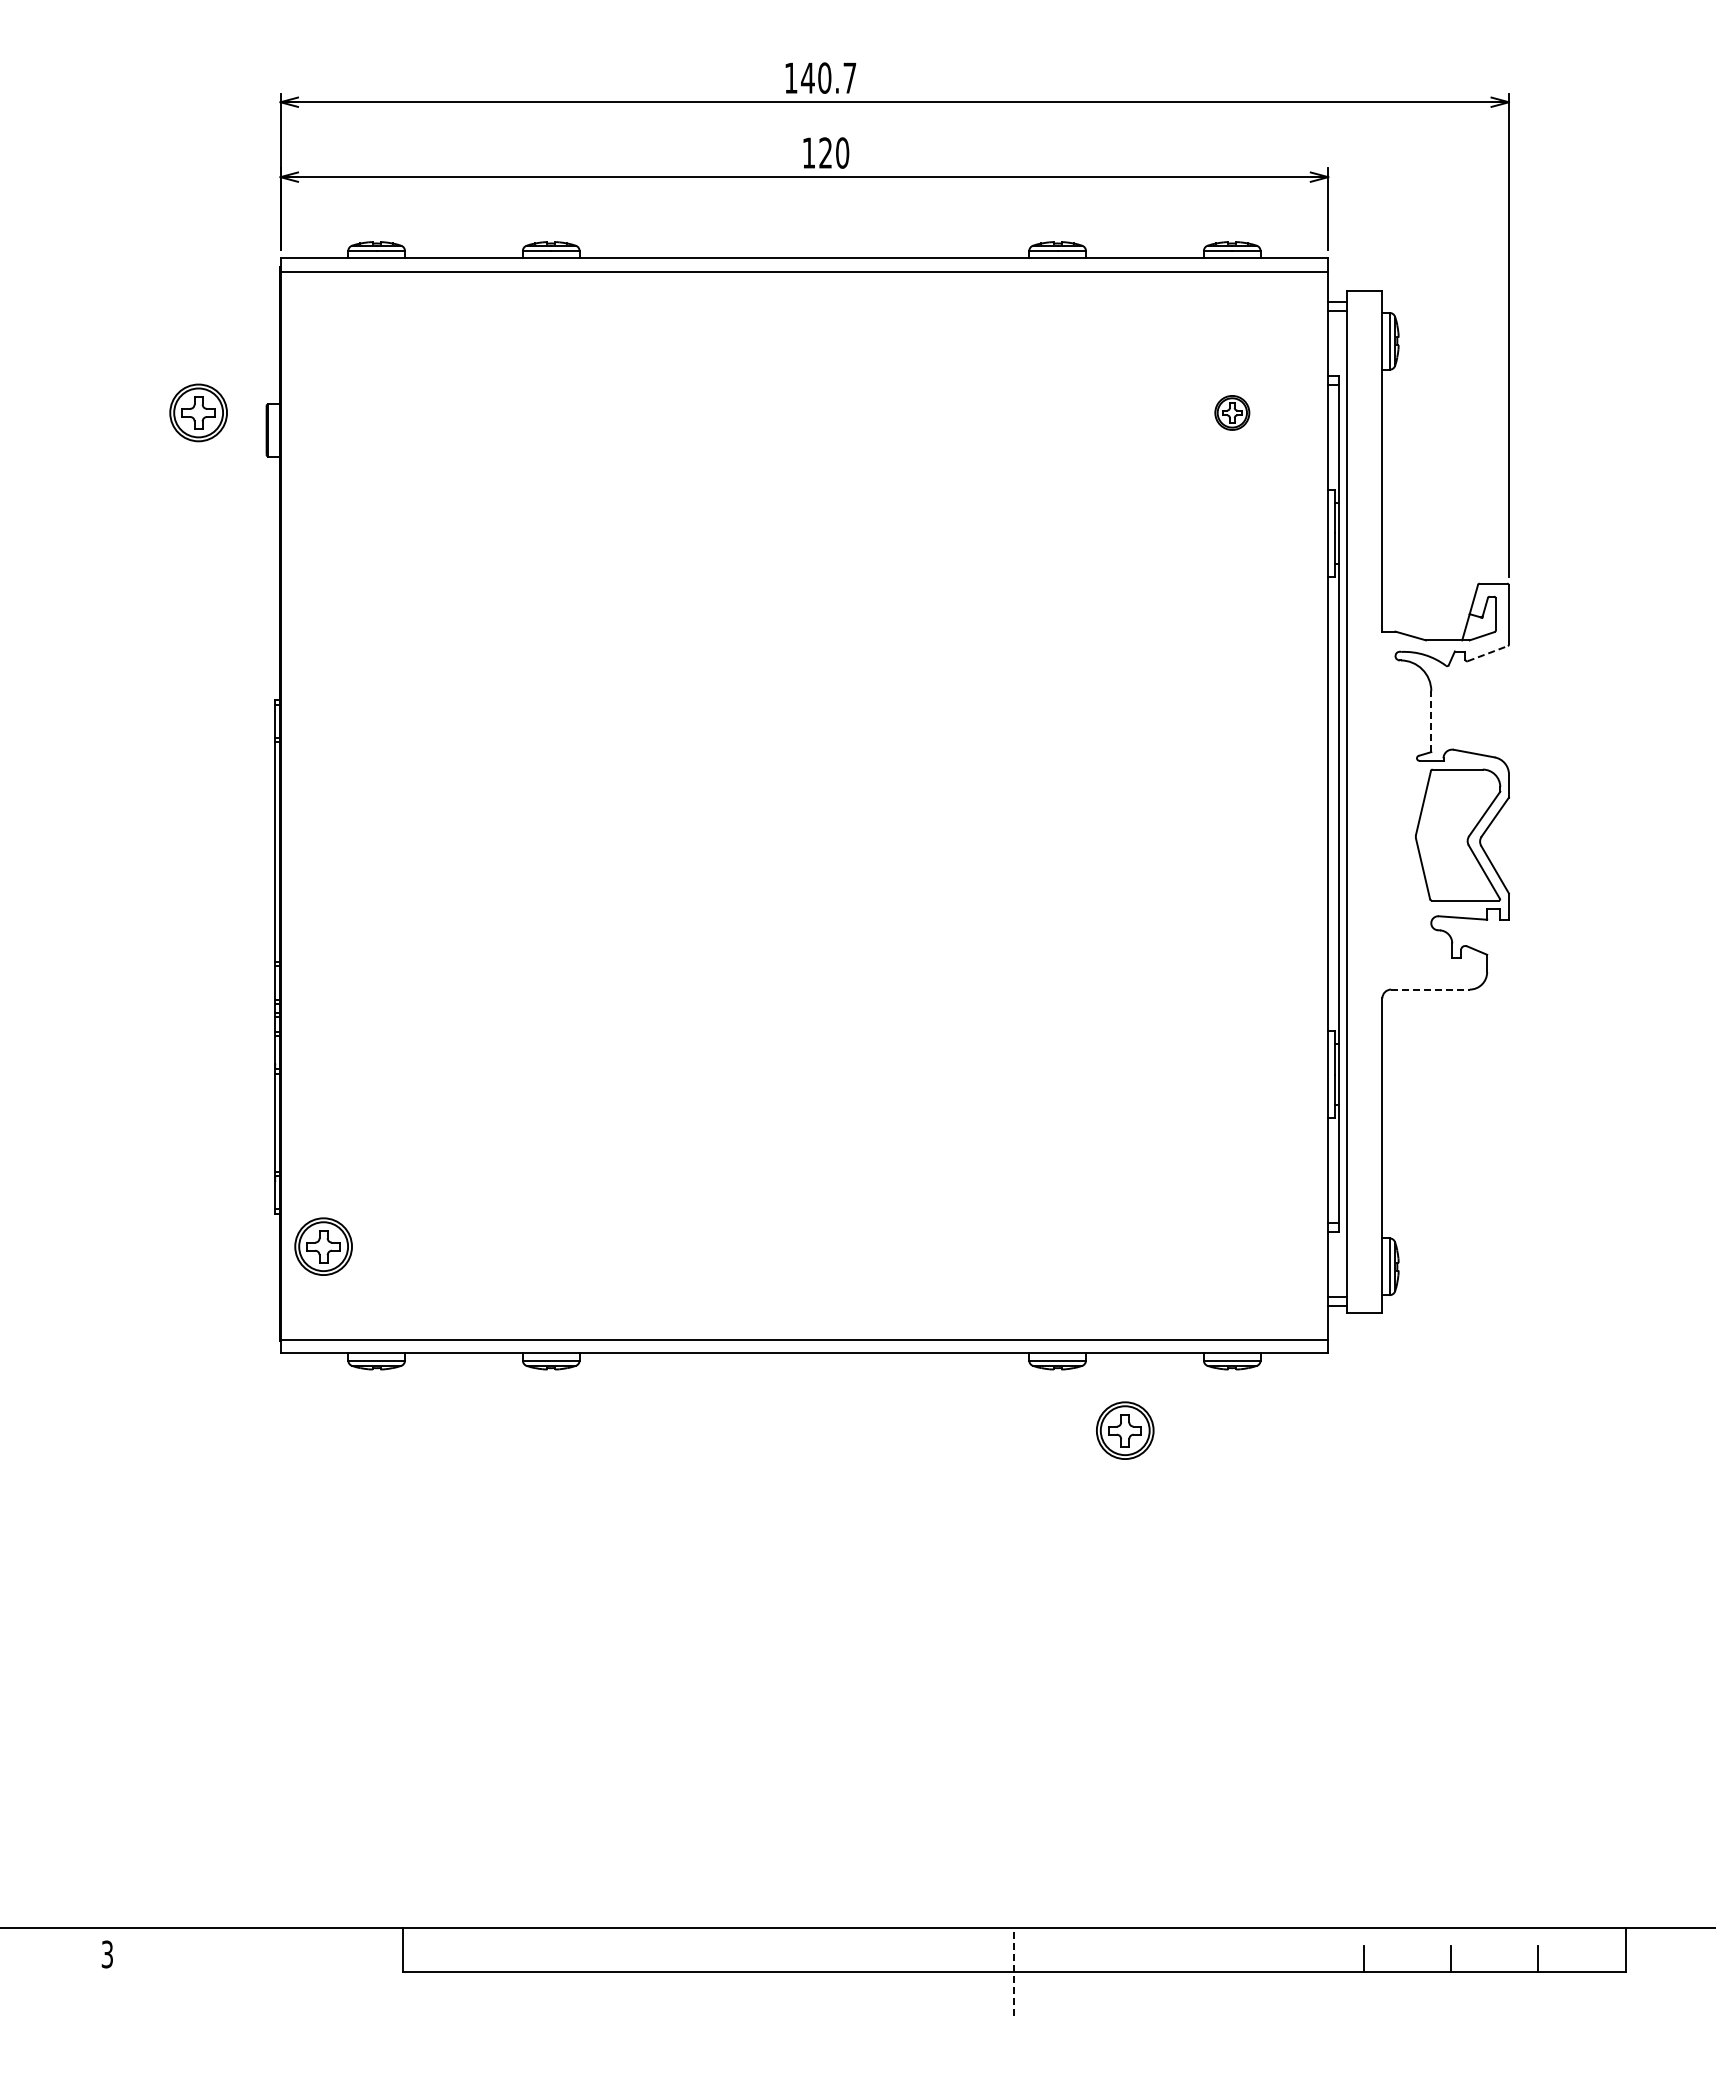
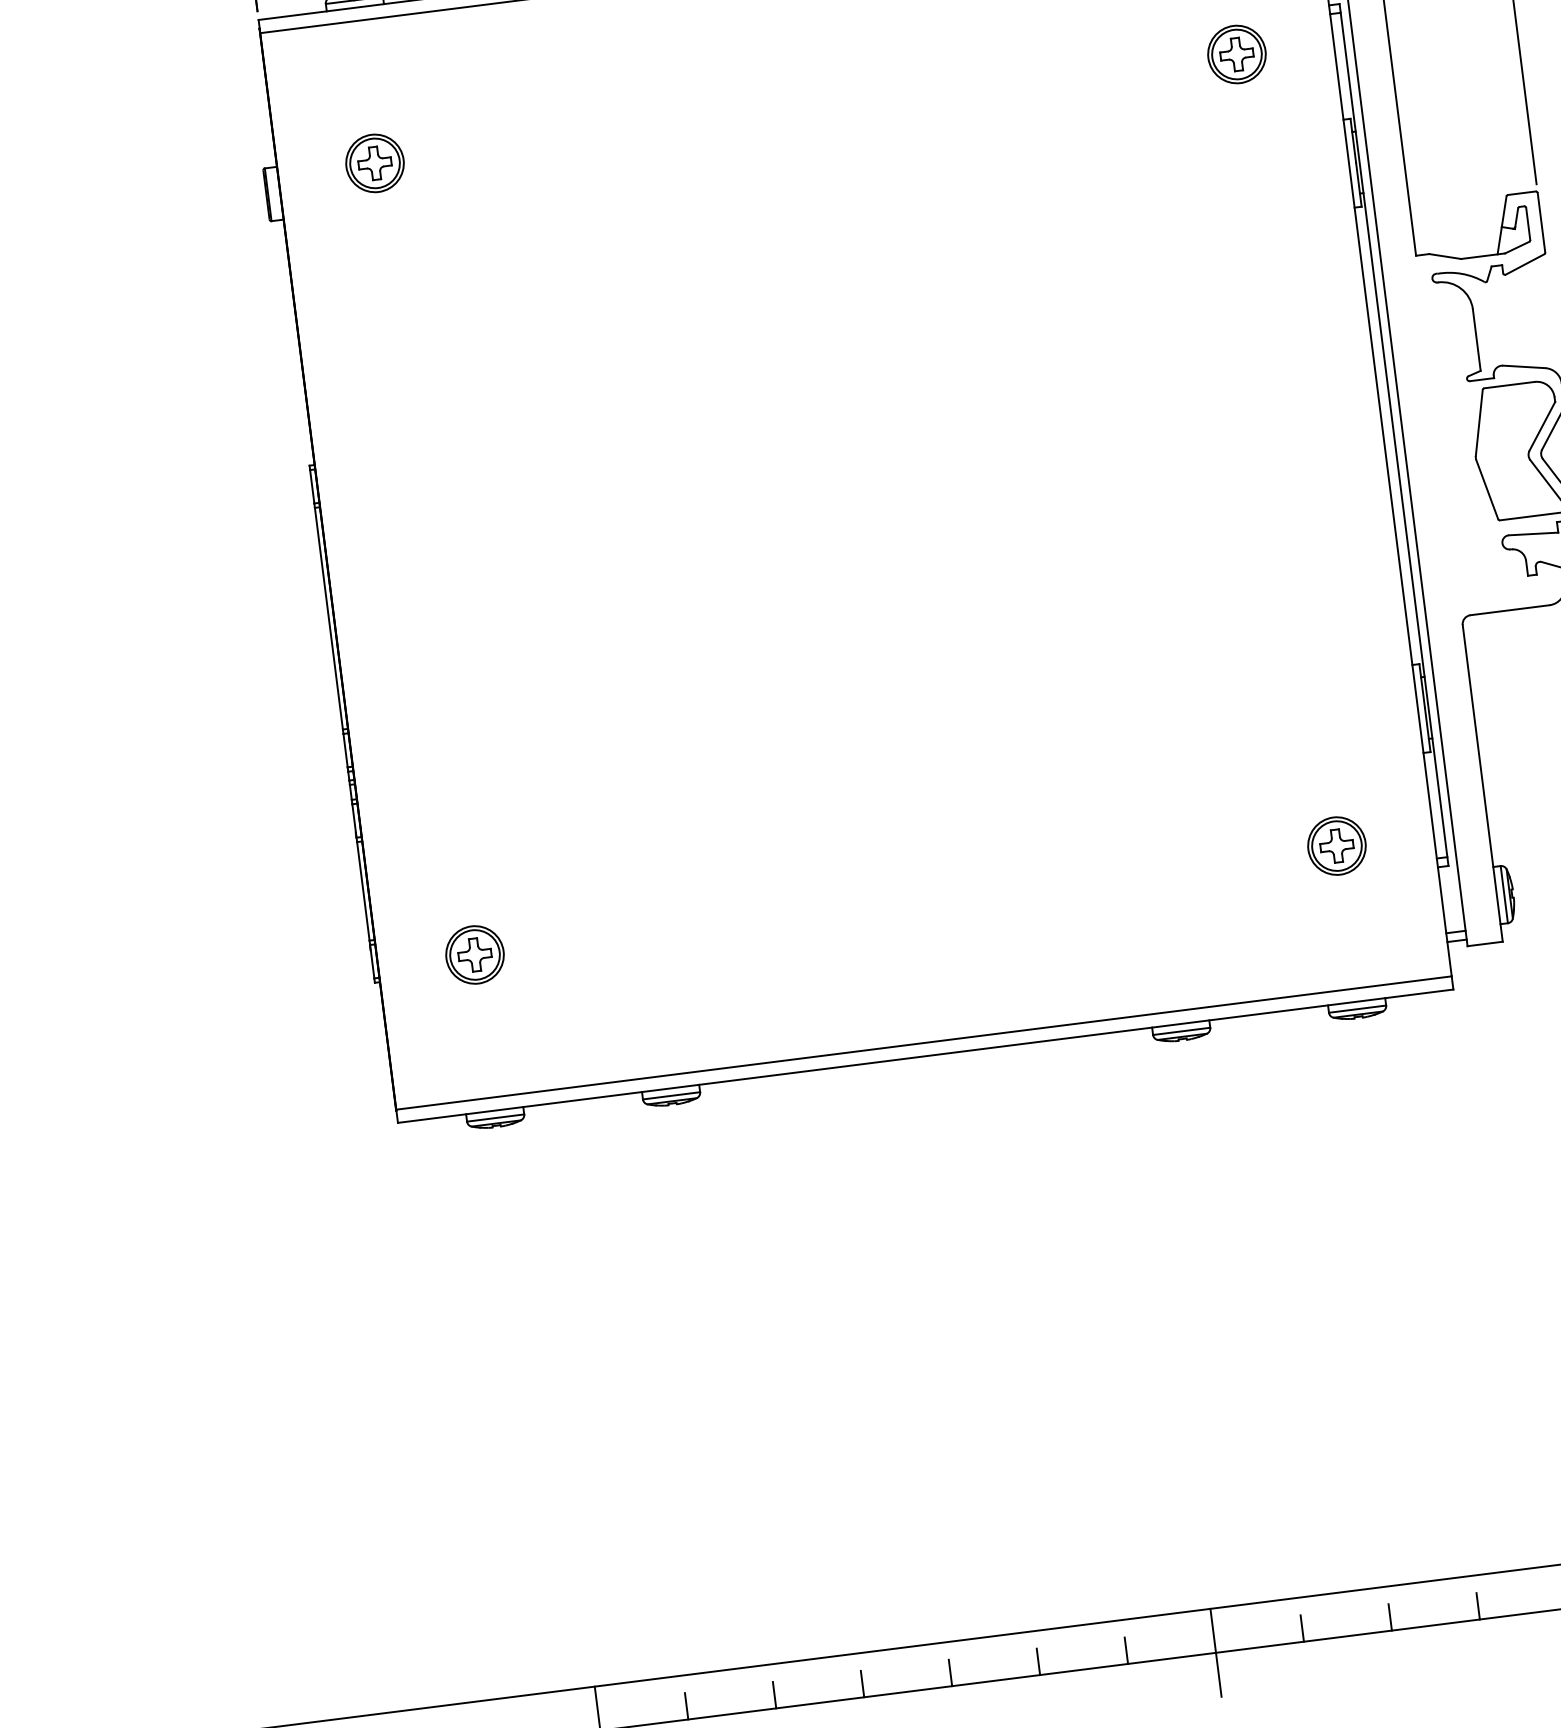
part: (198, 412) -> (374, 162), moved
part: (1232, 412) -> (1237, 54), size x1.67
line: (1488, 653) -> (1525, 264), dashed -> solid
line: (1431, 721) -> (1476, 340), dashed -> solid
line: (1430, 989) -> (1510, 610), dashed -> solid
part: (323, 1246) -> (474, 954), moved
part: (1125, 1430) -> (1337, 845), moved
line: (490, 1958) -> (686, 1705), added
line: (577, 1958) -> (774, 1694), added
line: (665, 1958) -> (862, 1683), added
line: (752, 1958) -> (950, 1672), added
line: (839, 1958) -> (1038, 1661), added
line: (927, 1958) -> (1126, 1650), added
line: (1101, 1958) -> (1301, 1628), added
line: (1189, 1958) -> (1390, 1616), added
line: (1276, 1958) -> (1478, 1605), added
line: (1014, 1972) -> (1216, 1653), dashed -> solid

